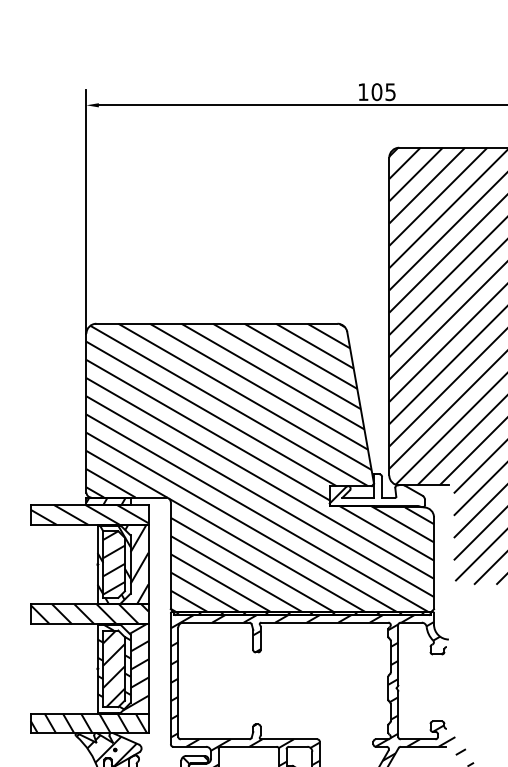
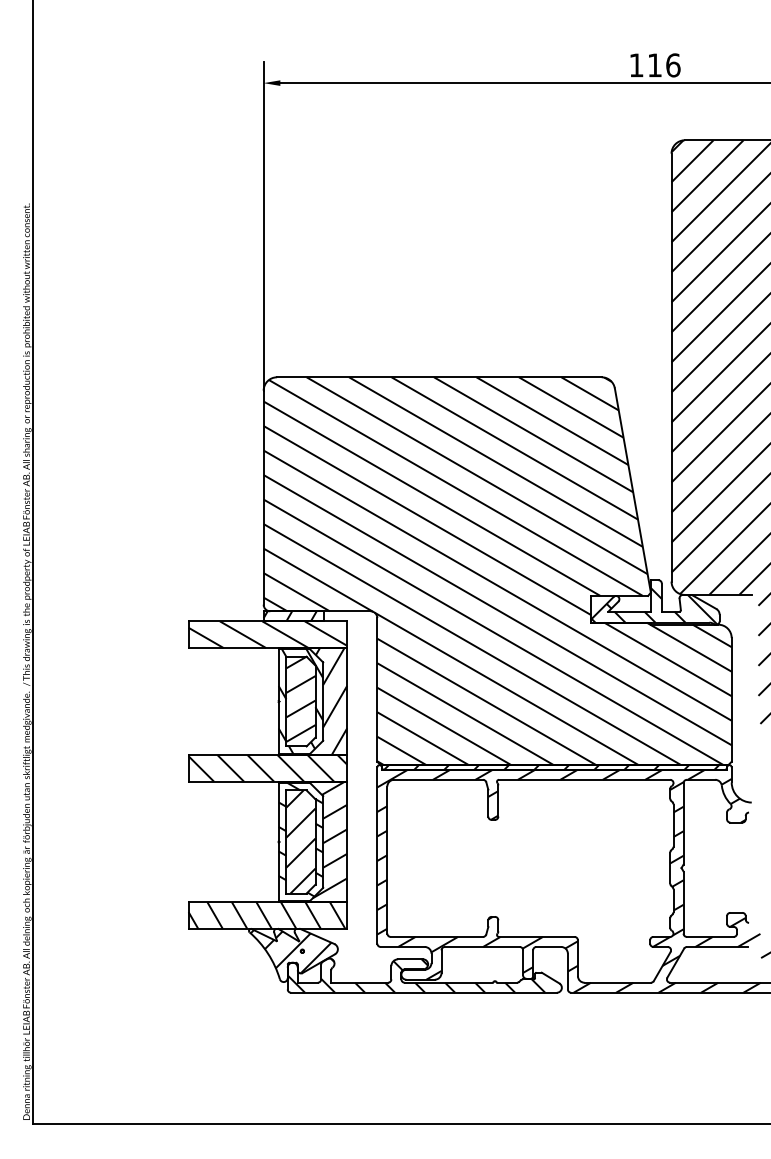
text: (383, 92) -> (663, 65), 105 -> 116
hatch: (376, 493) -> (654, 605), added

